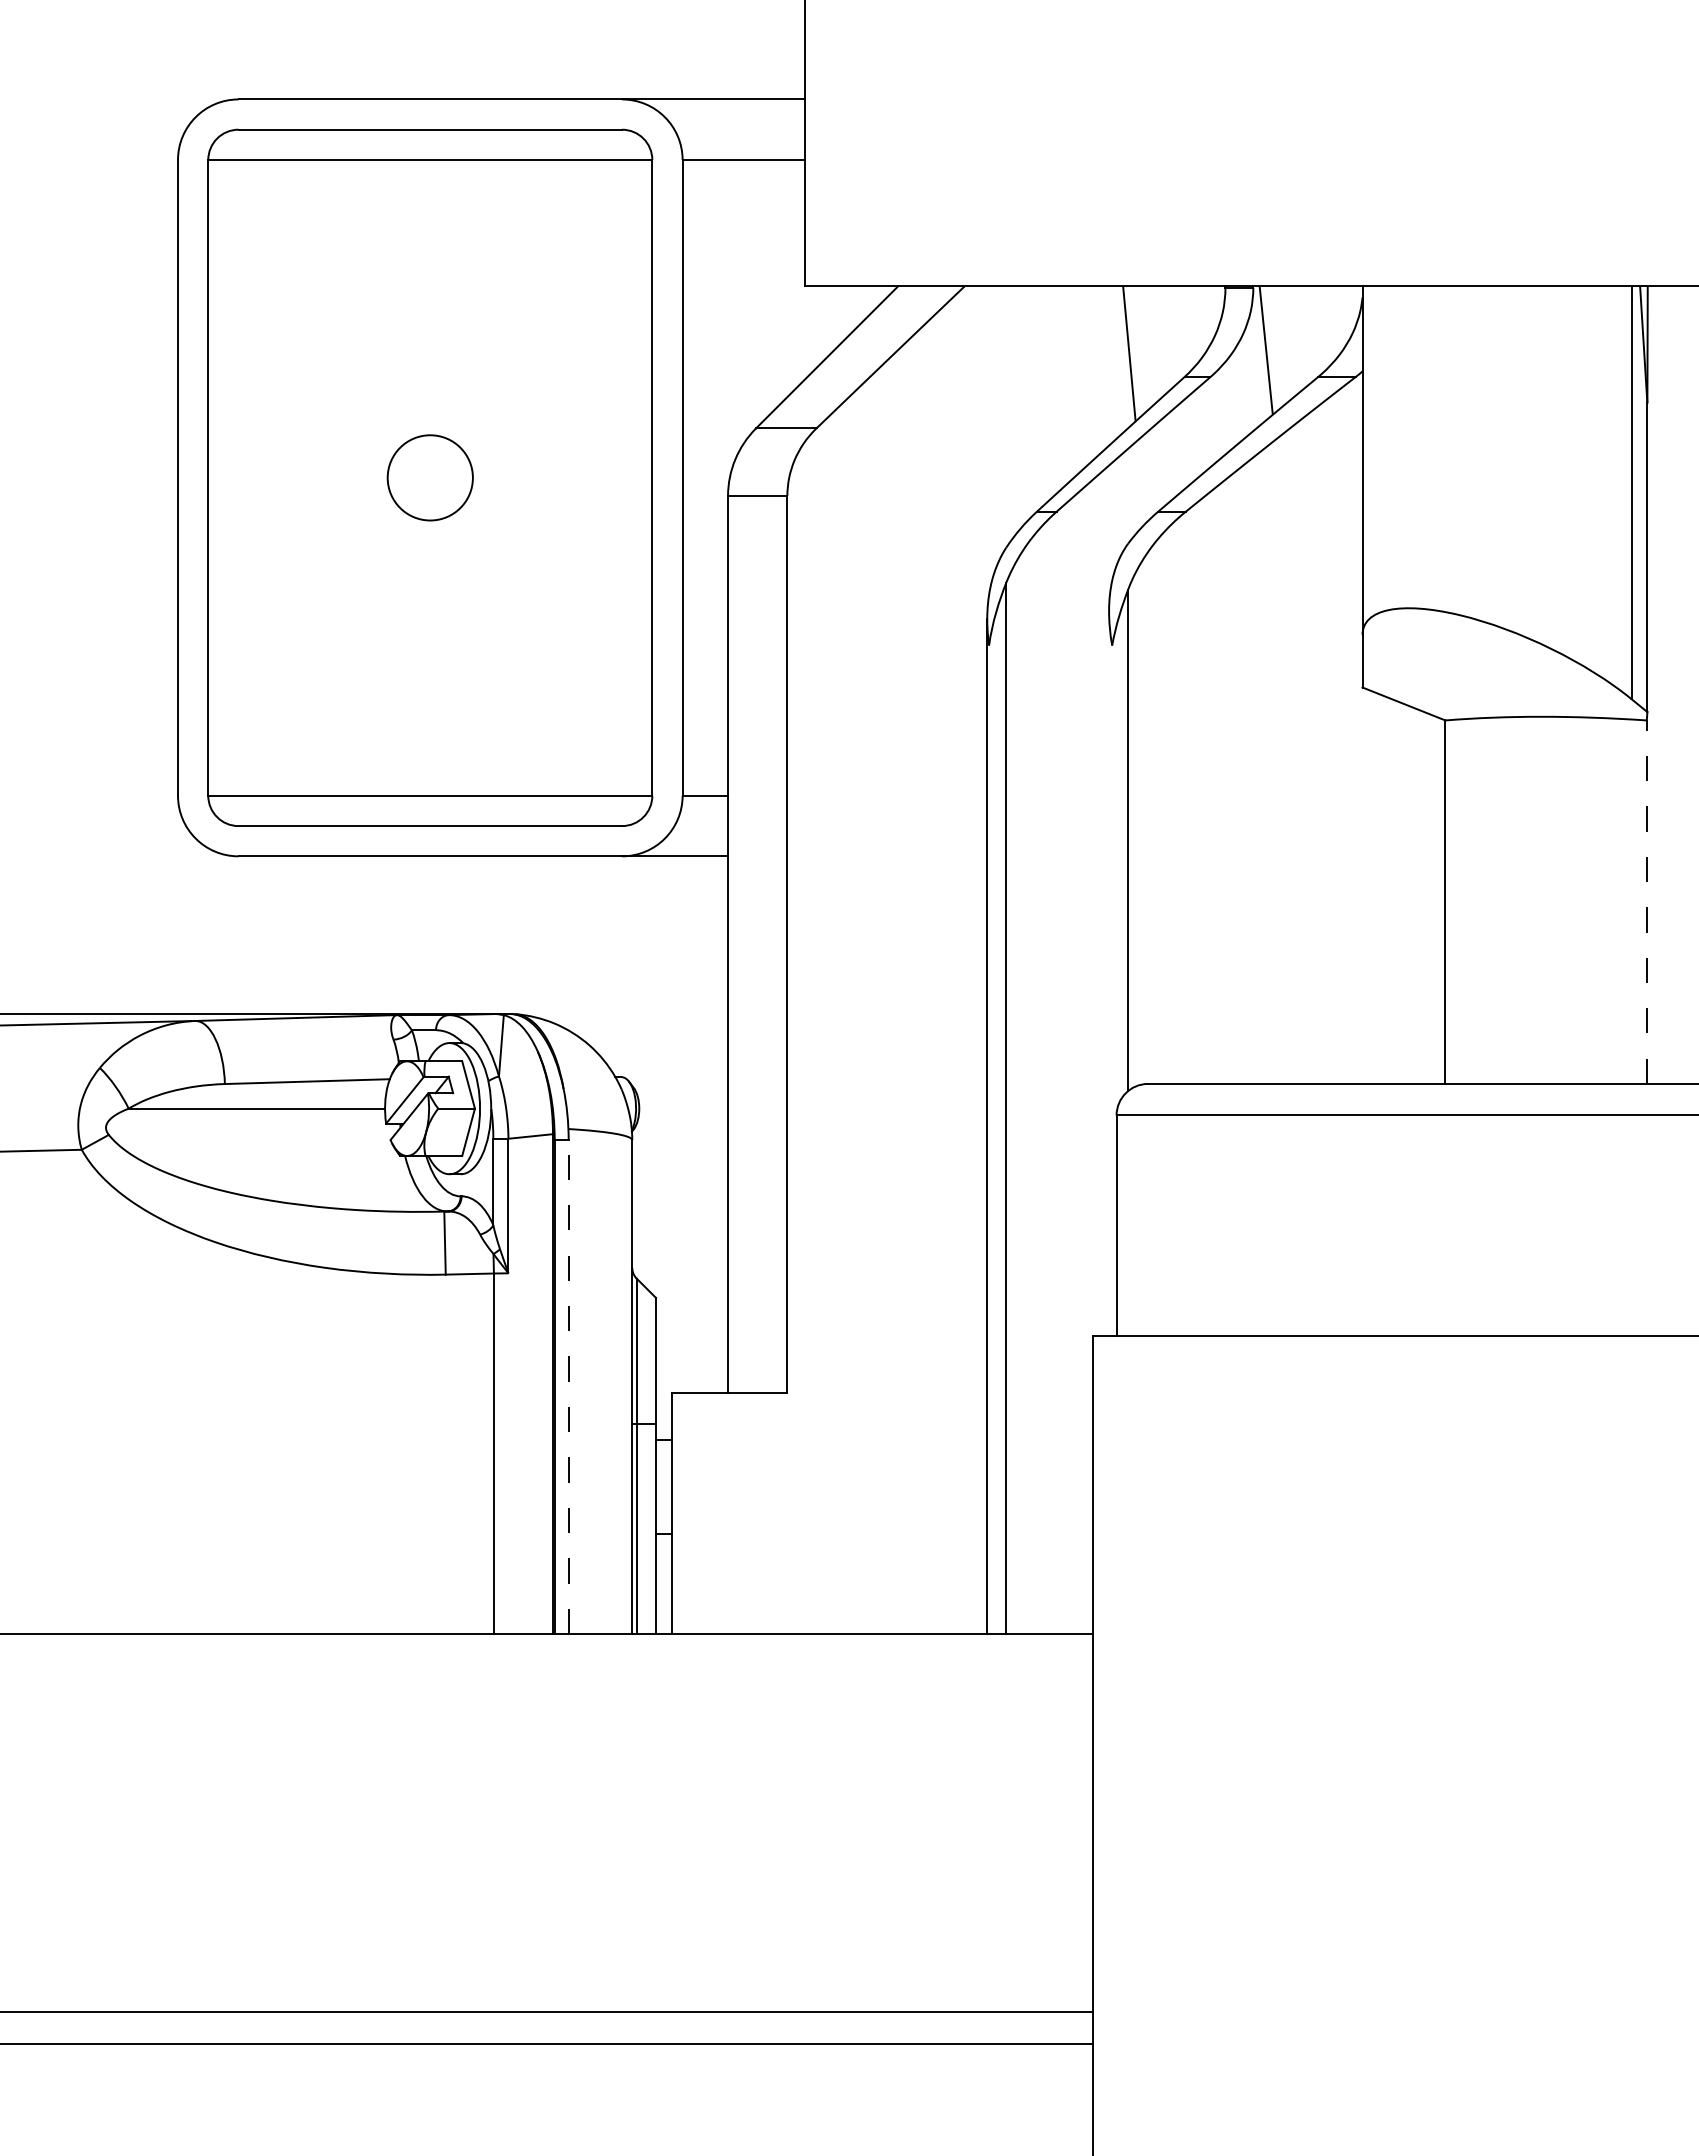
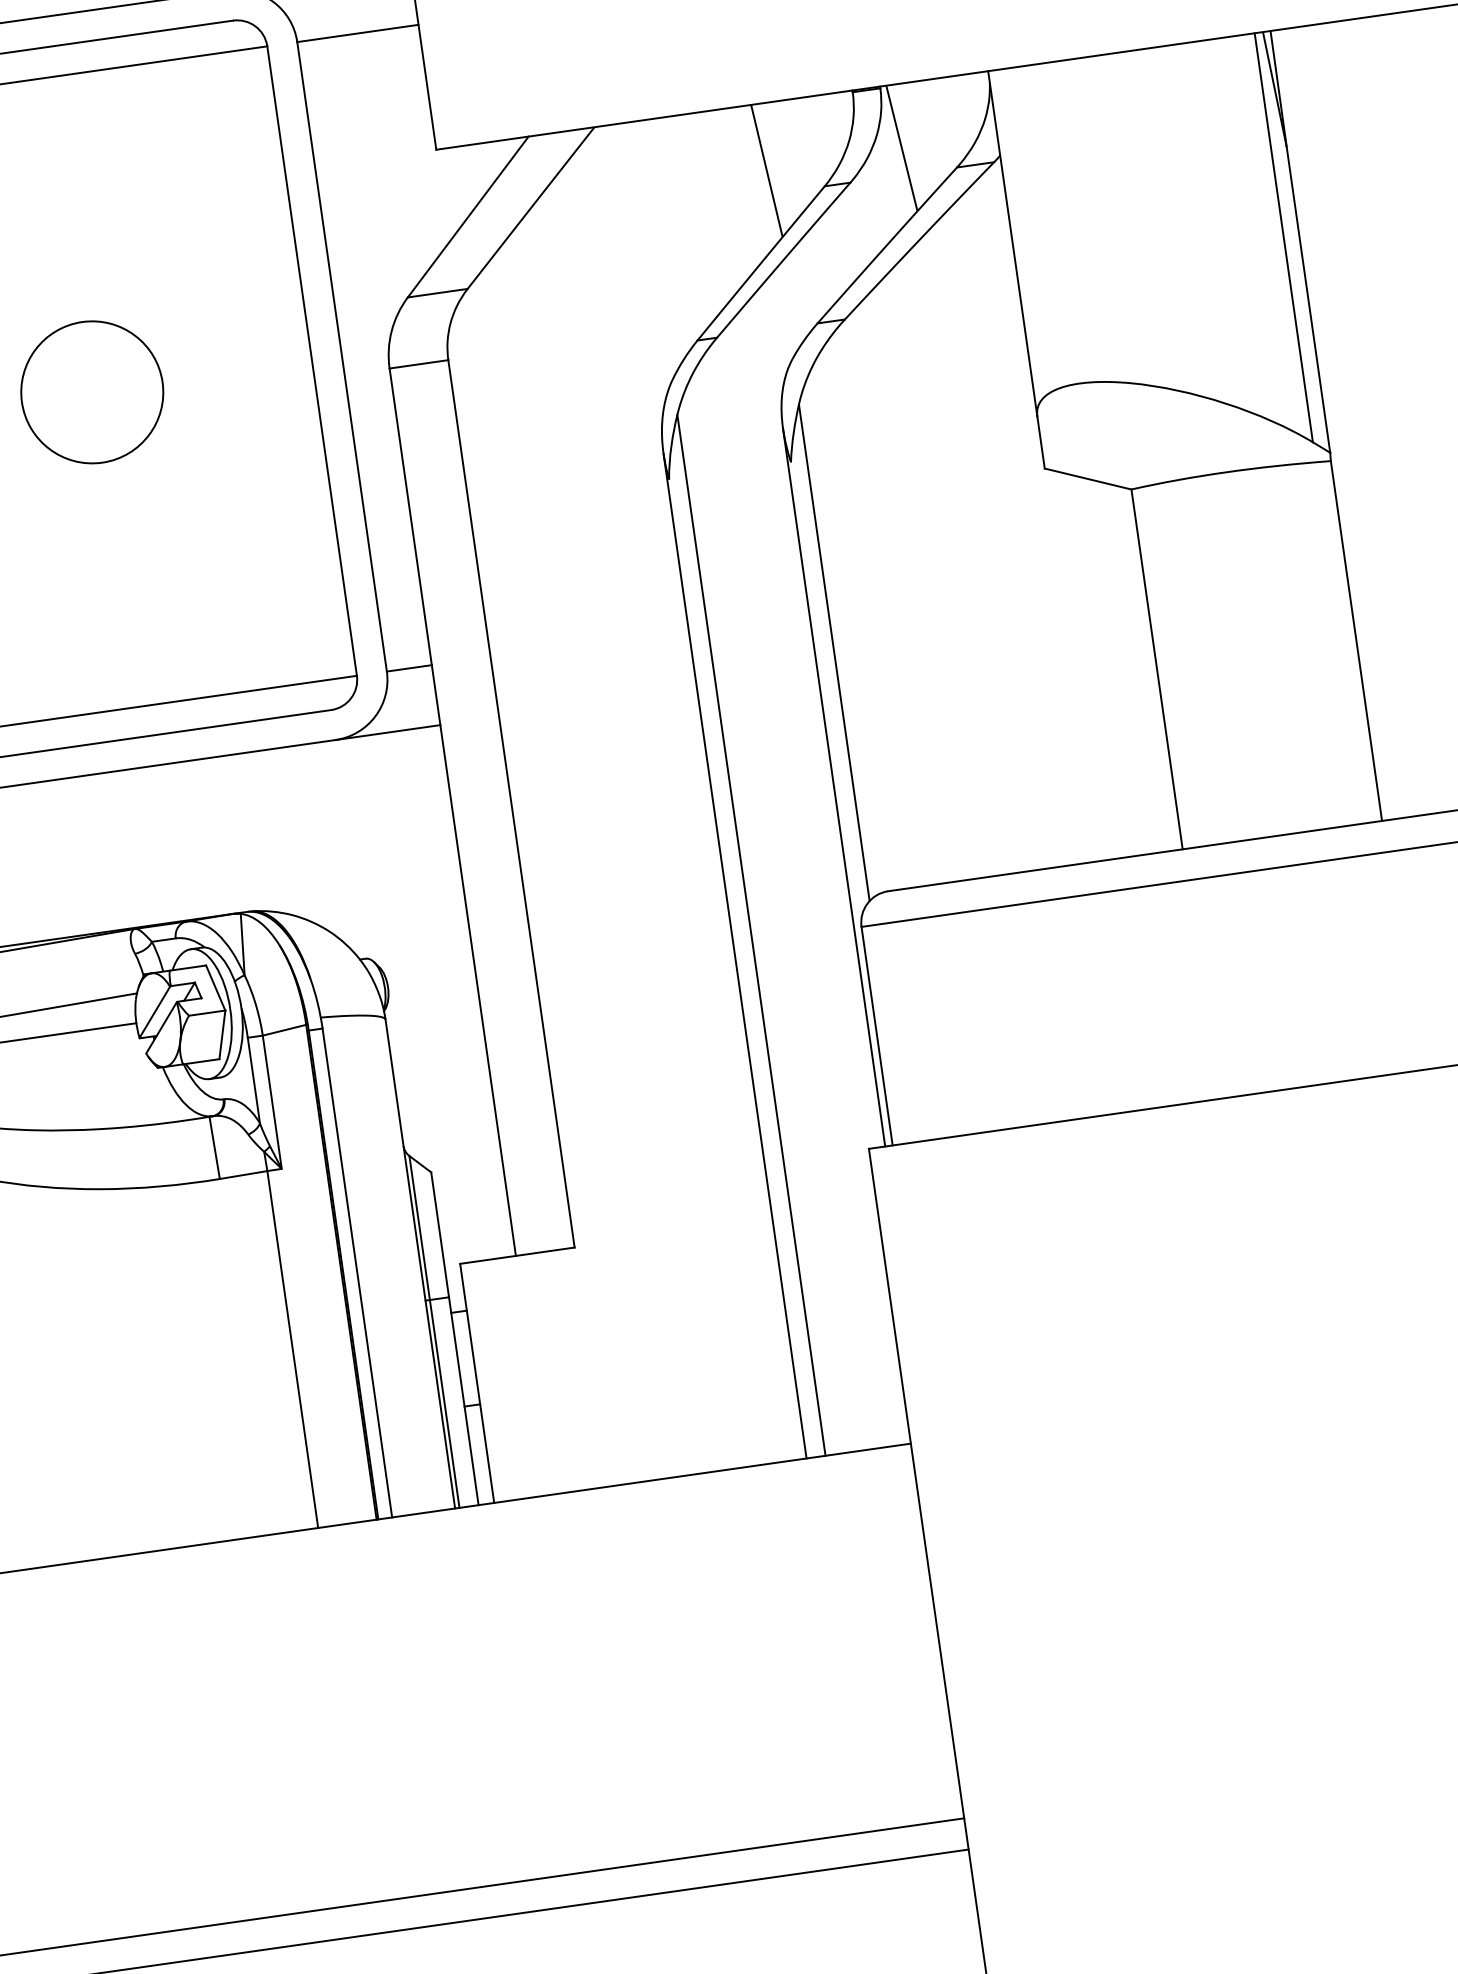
circle: (430, 477) -> (92, 391), size x1.67
line: (1646, 902) -> (1356, 641), dashed -> solid
line: (1109, 973) -> (834, 787), added
line: (568, 1387) -> (357, 1273), dashed -> solid

